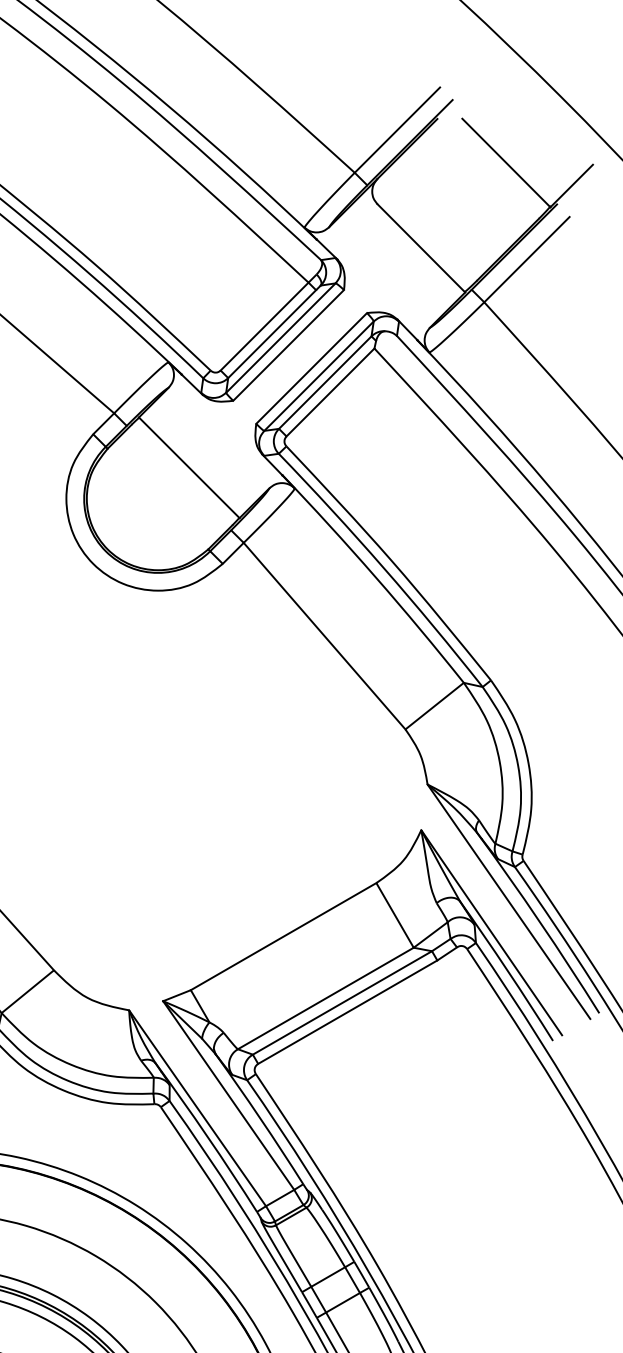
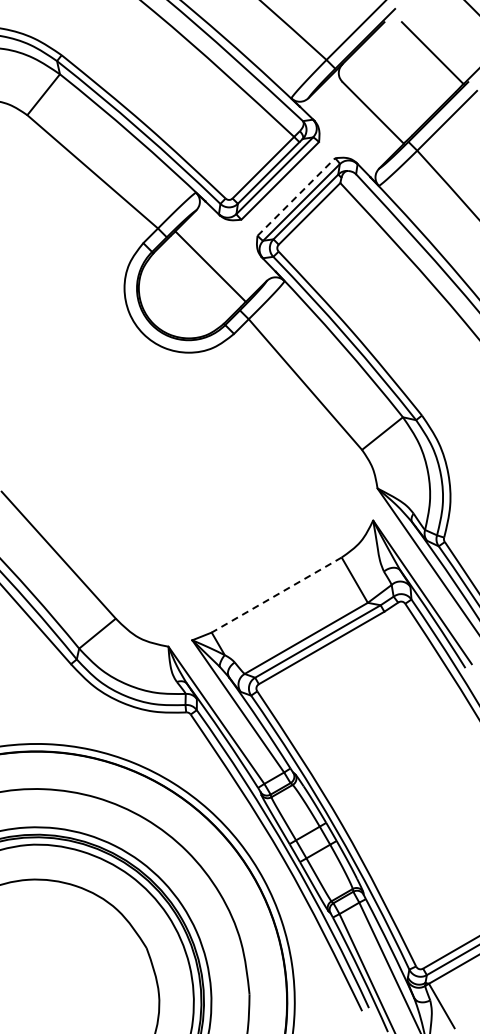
line: (311, 369) -> (296, 197), solid -> dashed
line: (283, 937) -> (276, 595), solid -> dashed

